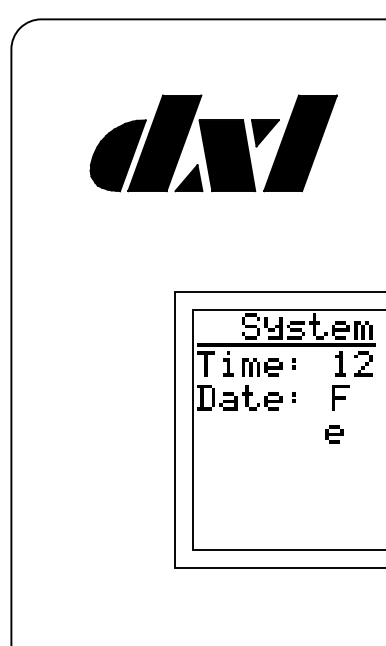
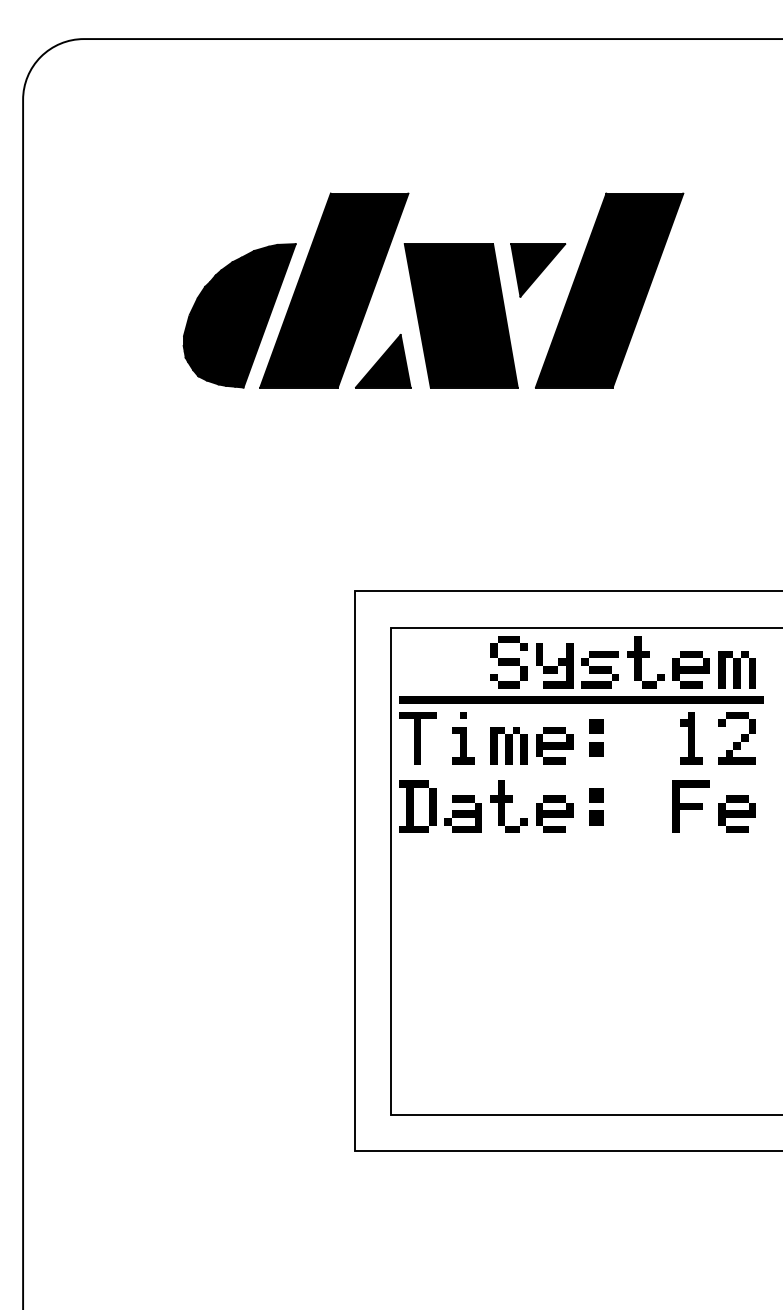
part: (293, 363) -> (595, 737), size x1.67
part: (293, 397) -> (595, 806), size x1.67
part: (334, 434) -> (737, 814), moved

